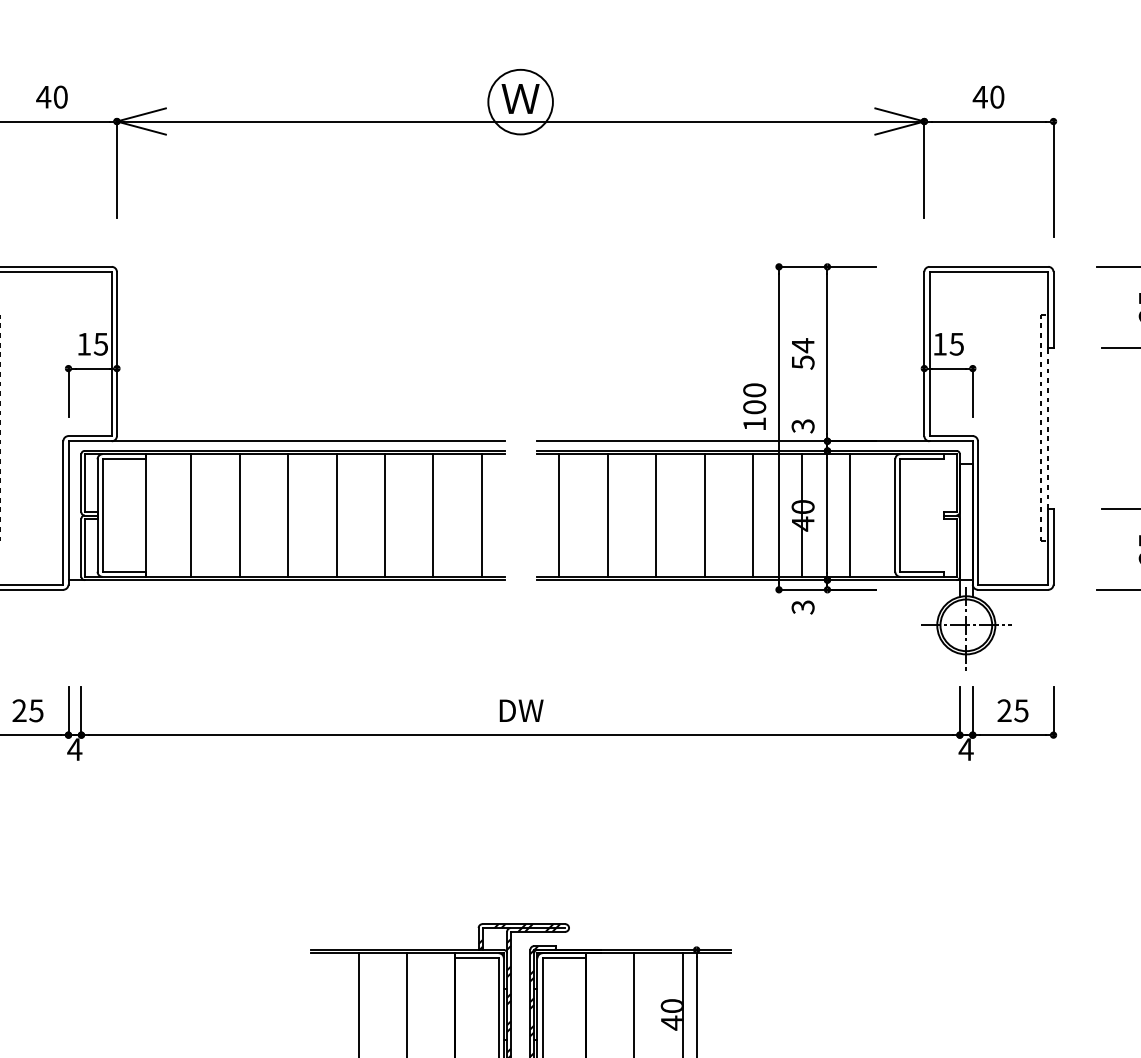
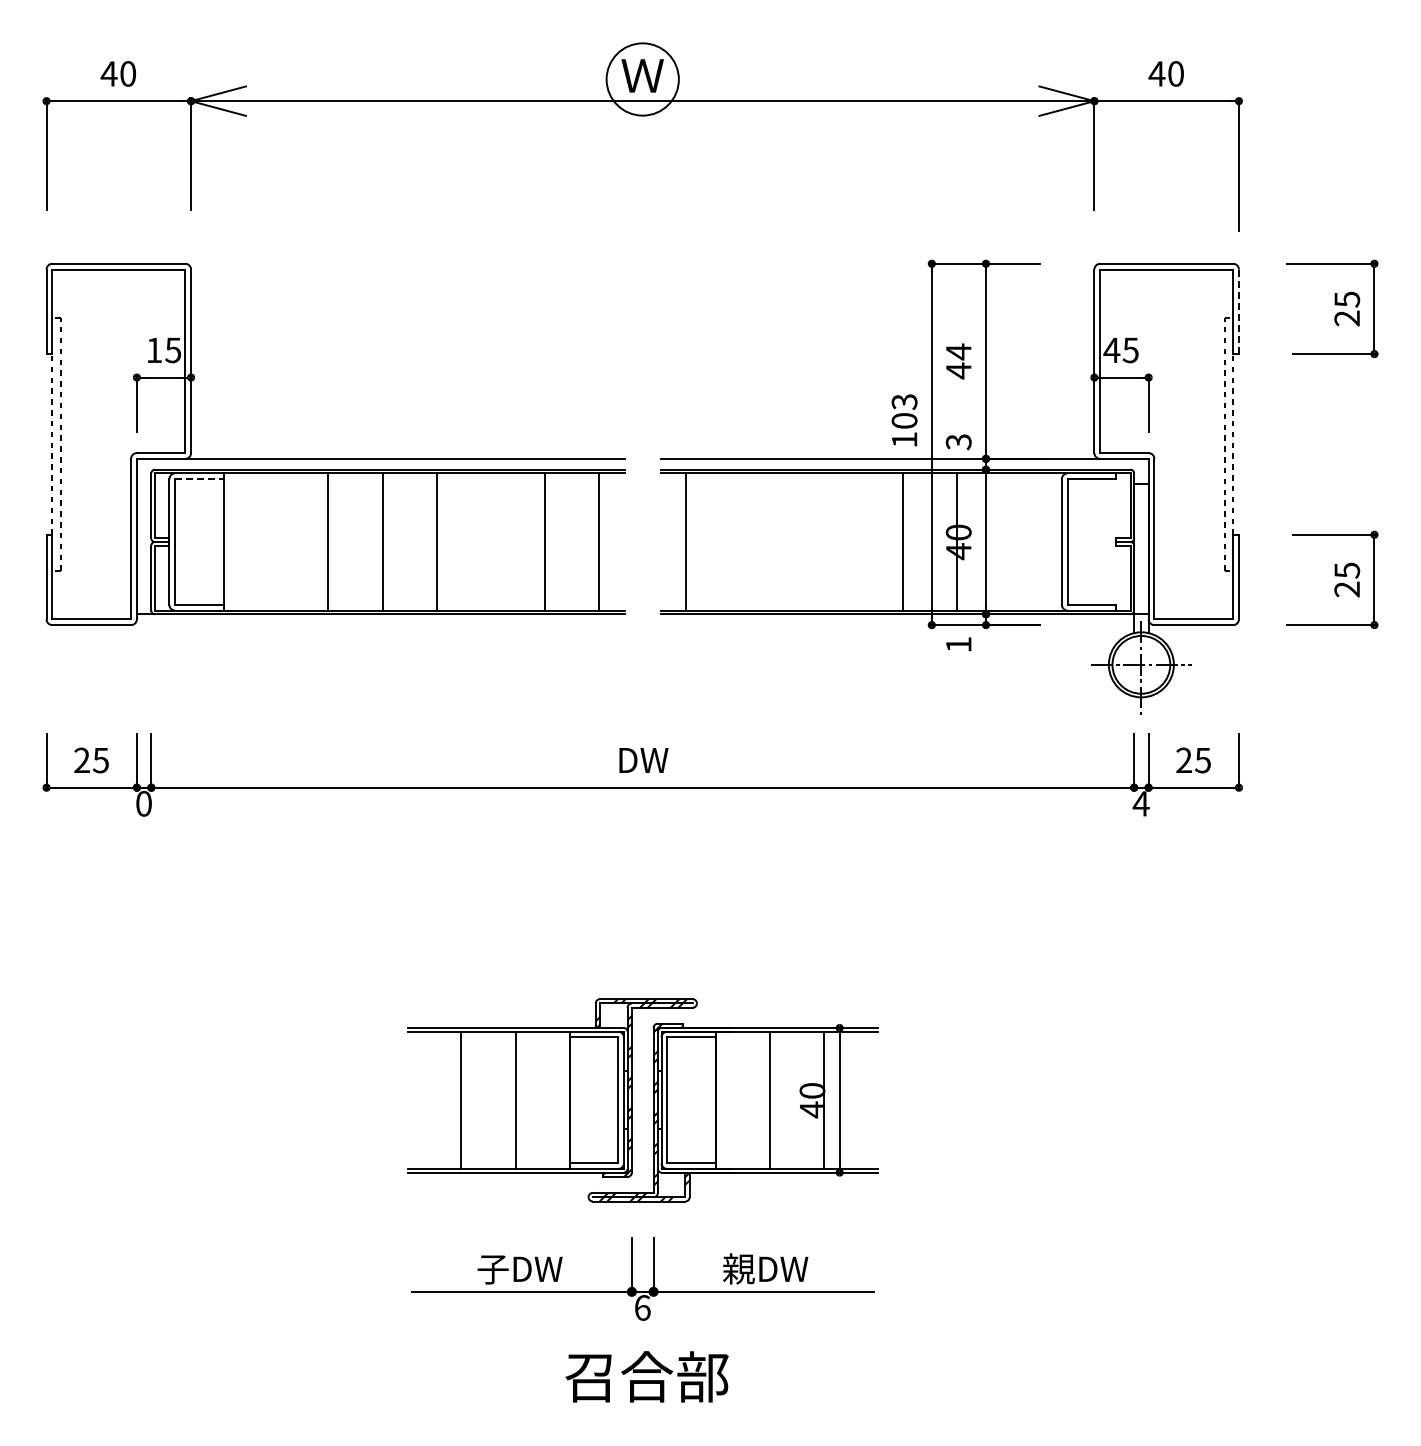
line: (1053, 310) -> (1238, 312), solid -> dashed
text: (939, 343) -> (1111, 349), 15 -> 45
text: (802, 362) -> (958, 370), 54 -> 44
text: (754, 390) -> (904, 402), 100 -> 103
line: (124, 459) -> (199, 479), solid -> dashed
line: (191, 515) -> (274, 541), removed
line: (384, 515) -> (490, 541), removed
line: (608, 515) -> (740, 541), removed
line: (656, 515) -> (794, 541), removed
line: (704, 515) -> (848, 541), removed
line: (850, 515) -> (1011, 541), removed
text: (802, 607) -> (958, 644), 3 -> 1
text: (74, 749) -> (143, 803), 4 -> 0

